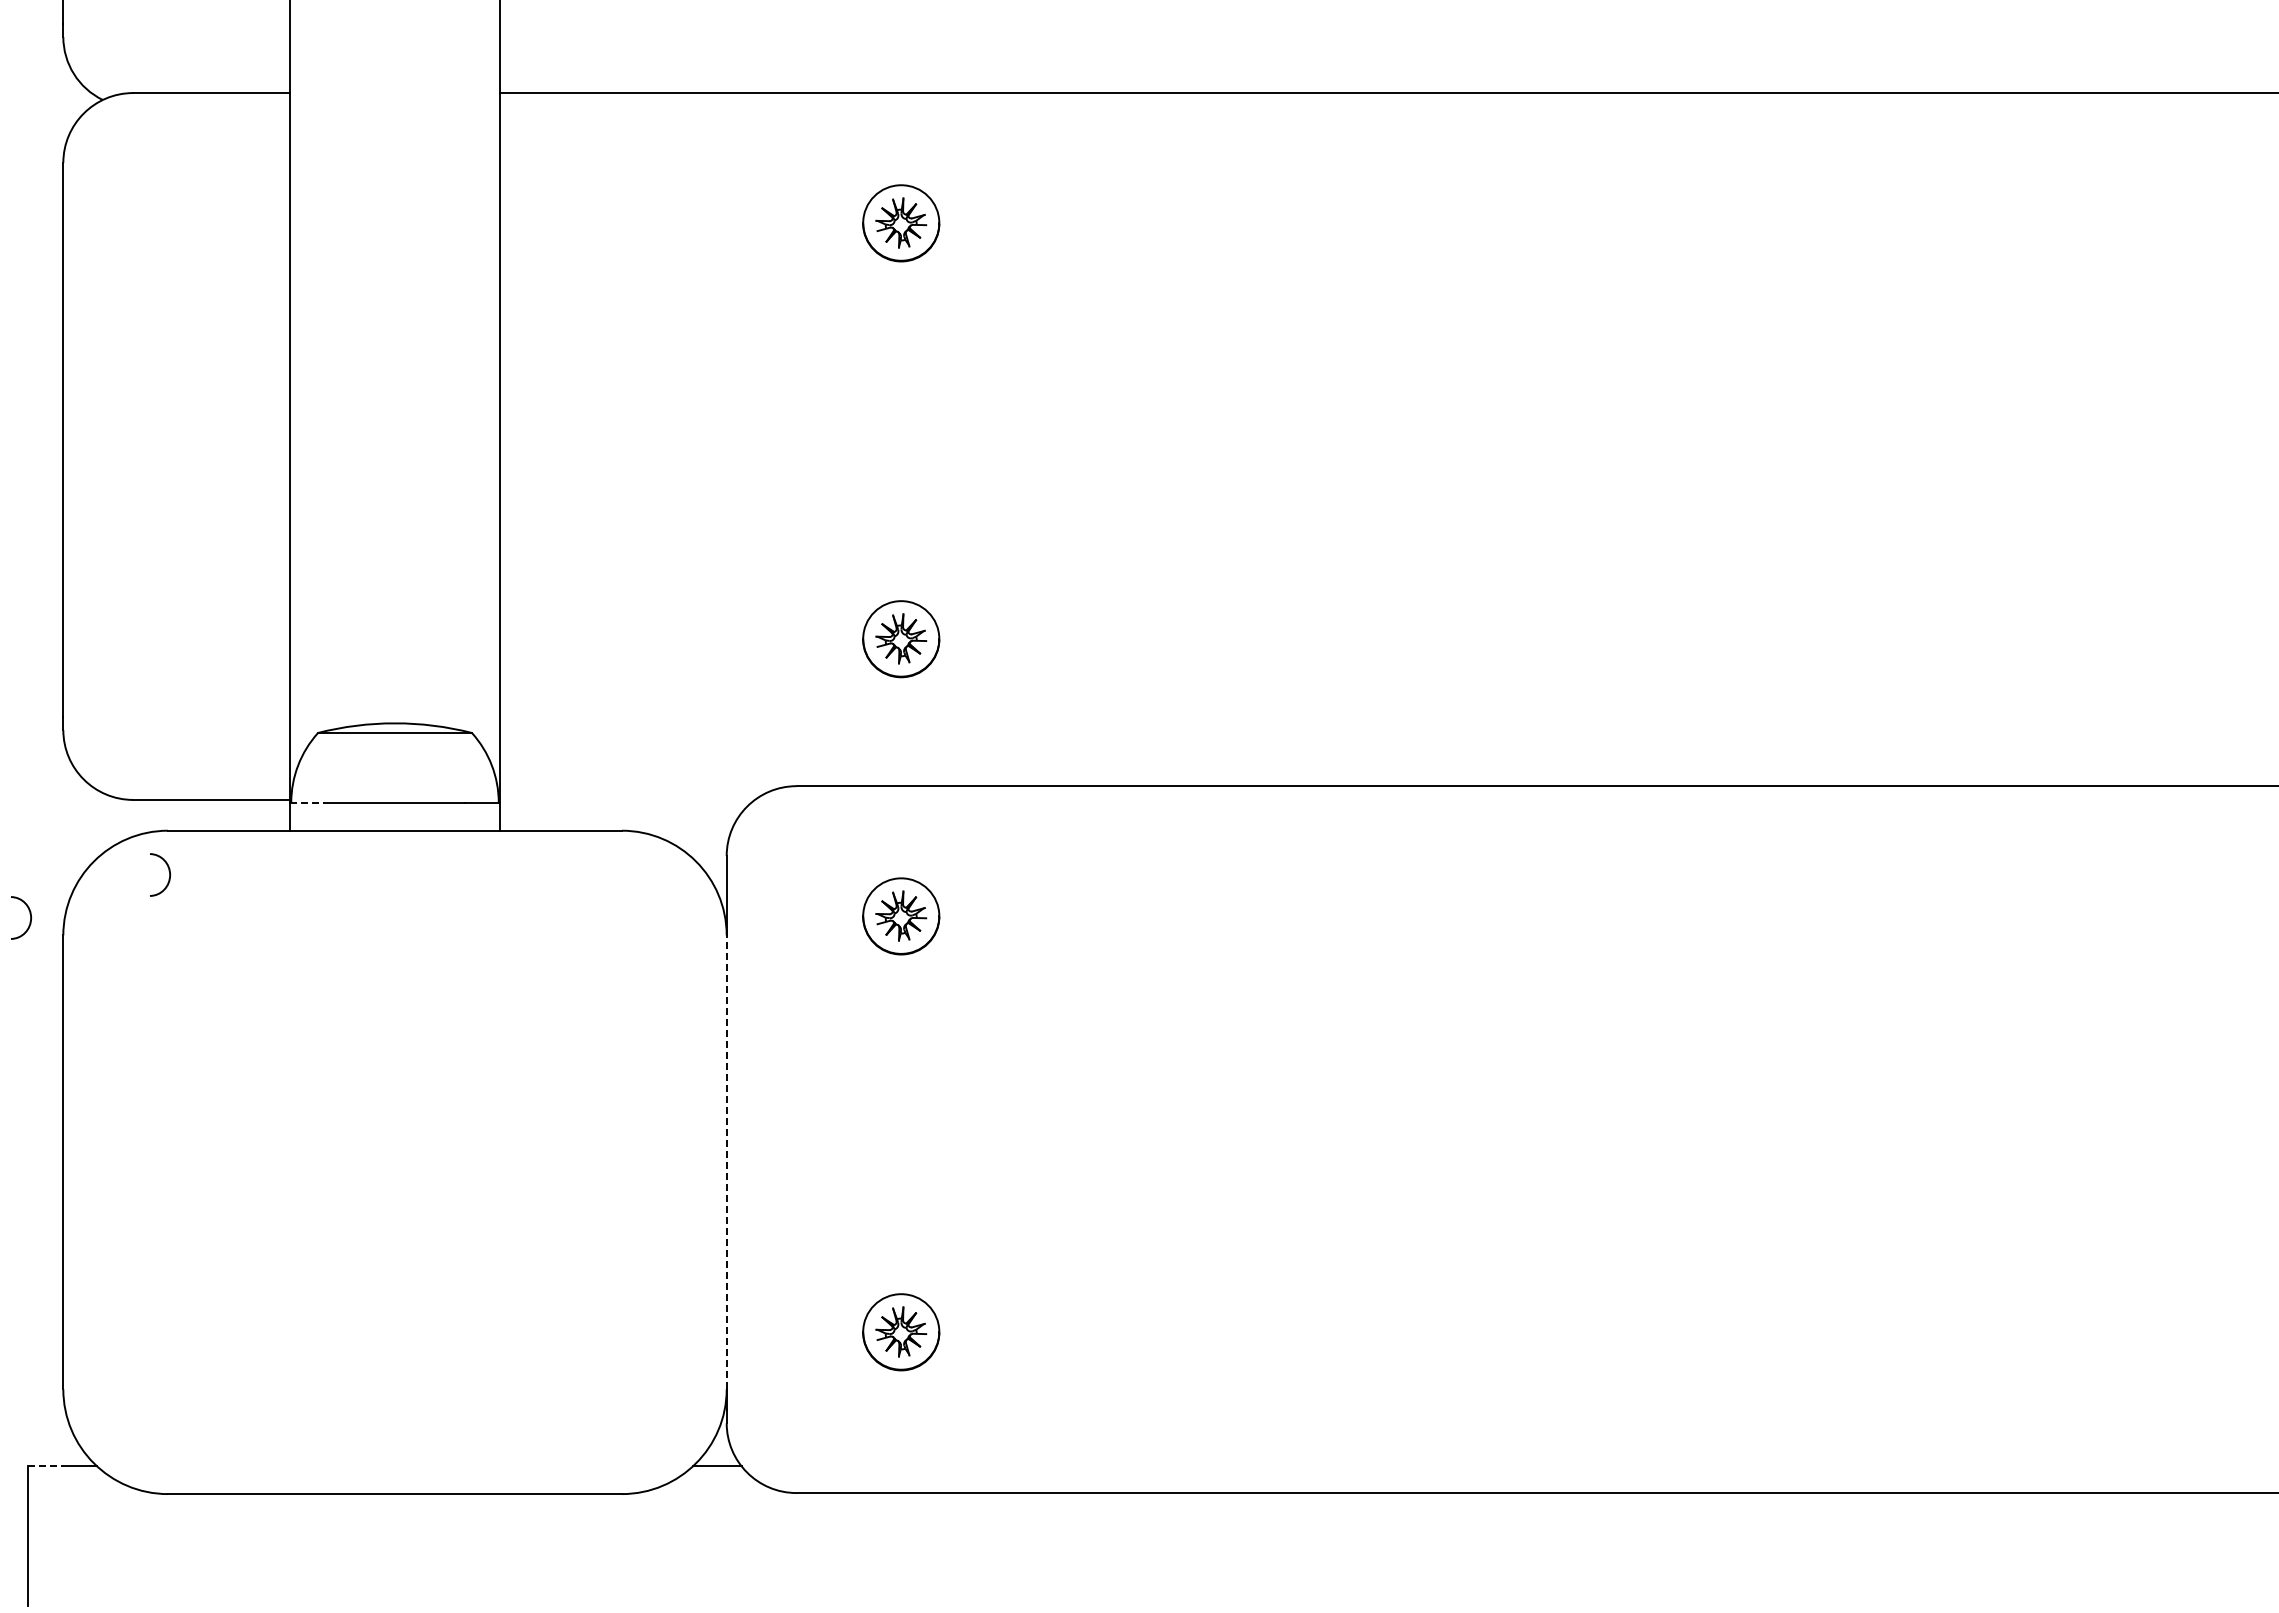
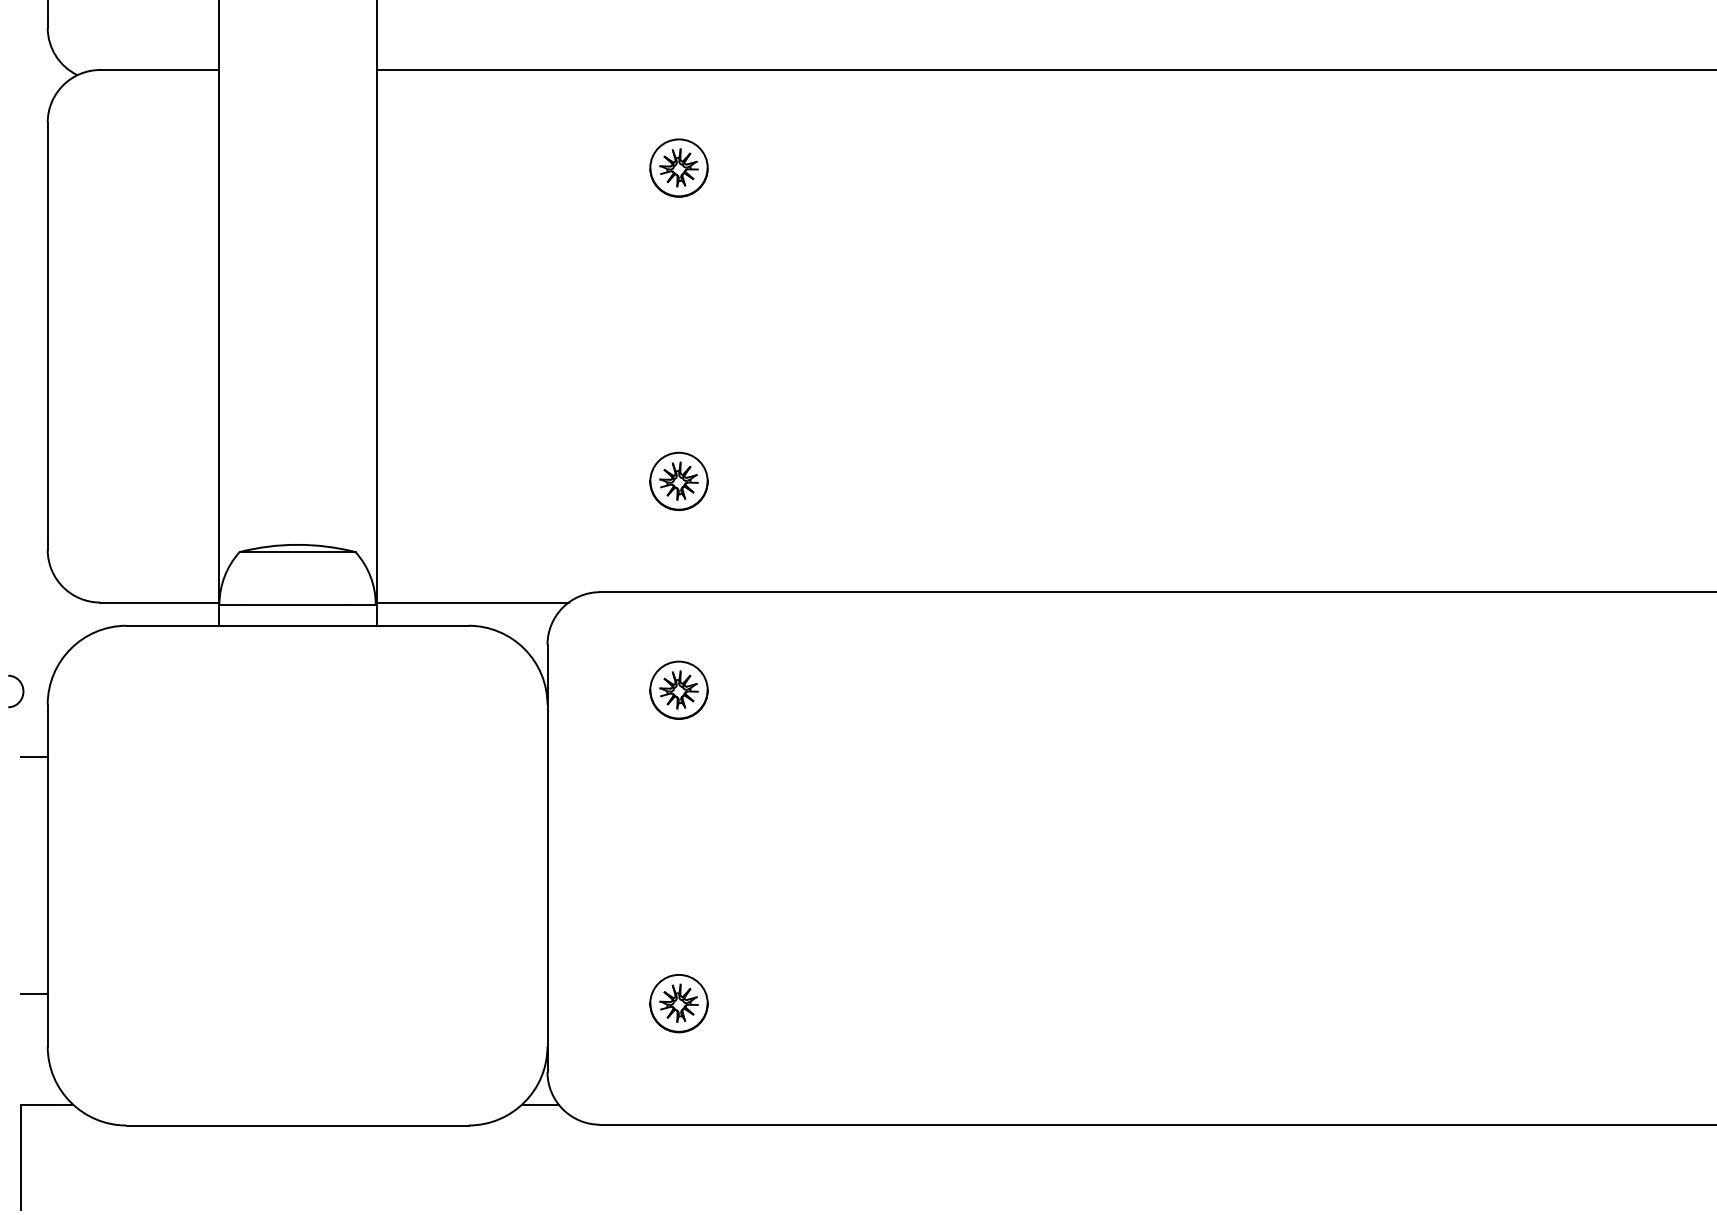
line: (626, 799) -> (472, 602), added
line: (308, 802) -> (232, 604), dashed -> solid
curve: (168, 871) -> (126, 656), removed
line: (45, 1005) -> (34, 757), added
line: (726, 1162) -> (547, 875), dashed -> solid
line: (45, 1319) -> (34, 993), added
line: (46, 1466) -> (35, 1104), dashed -> solid

